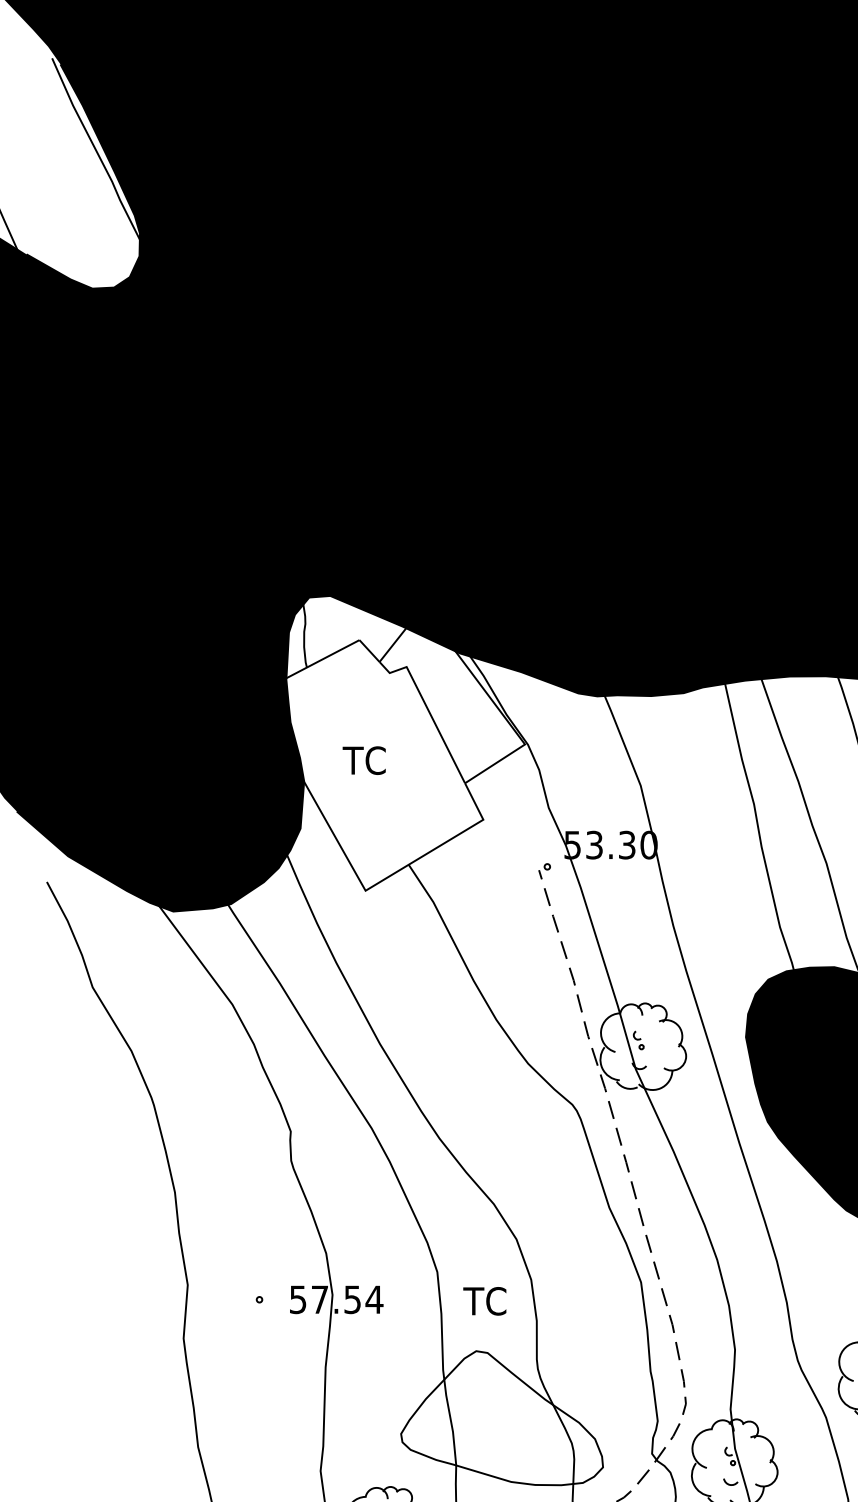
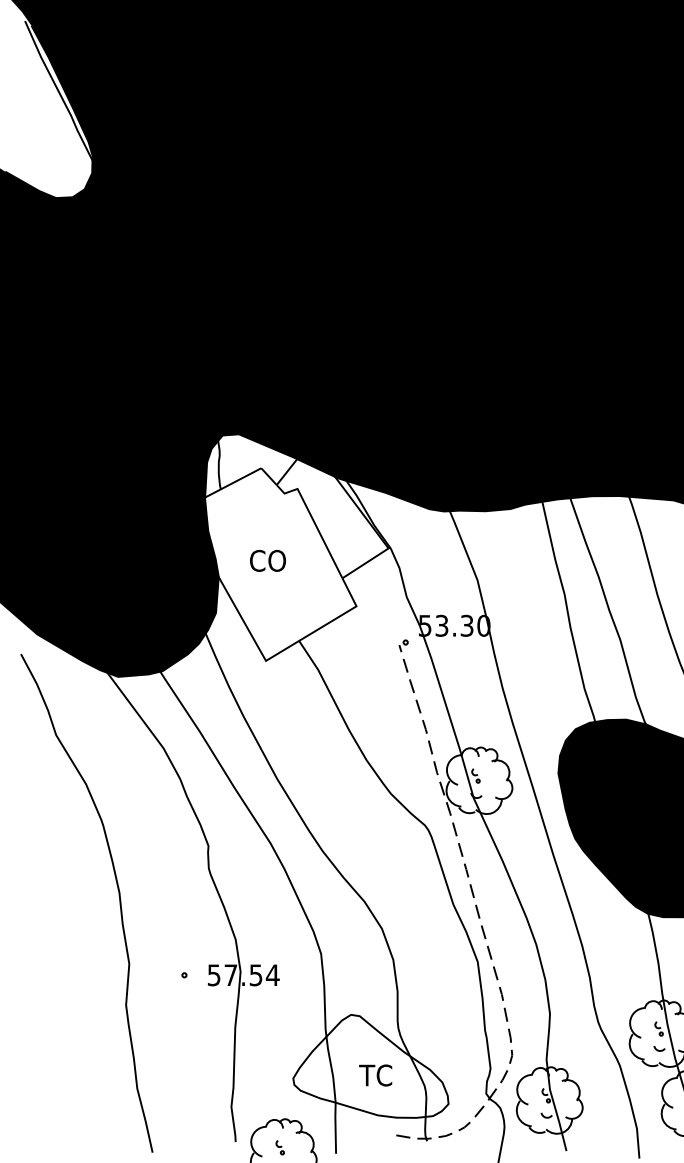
text: (367, 760) -> (267, 560), TC -> CO
text: (484, 1301) -> (375, 1075), moved

